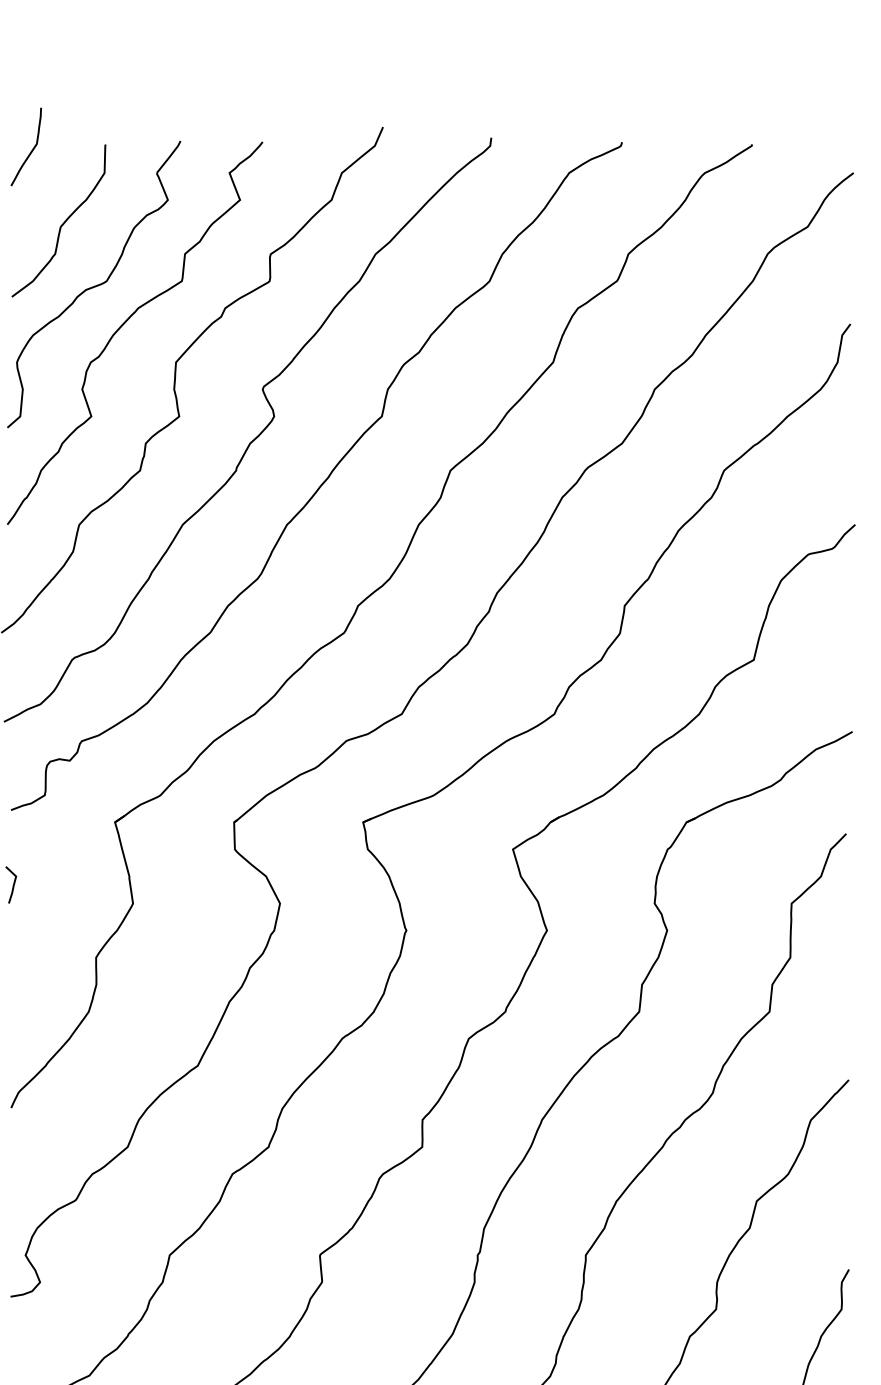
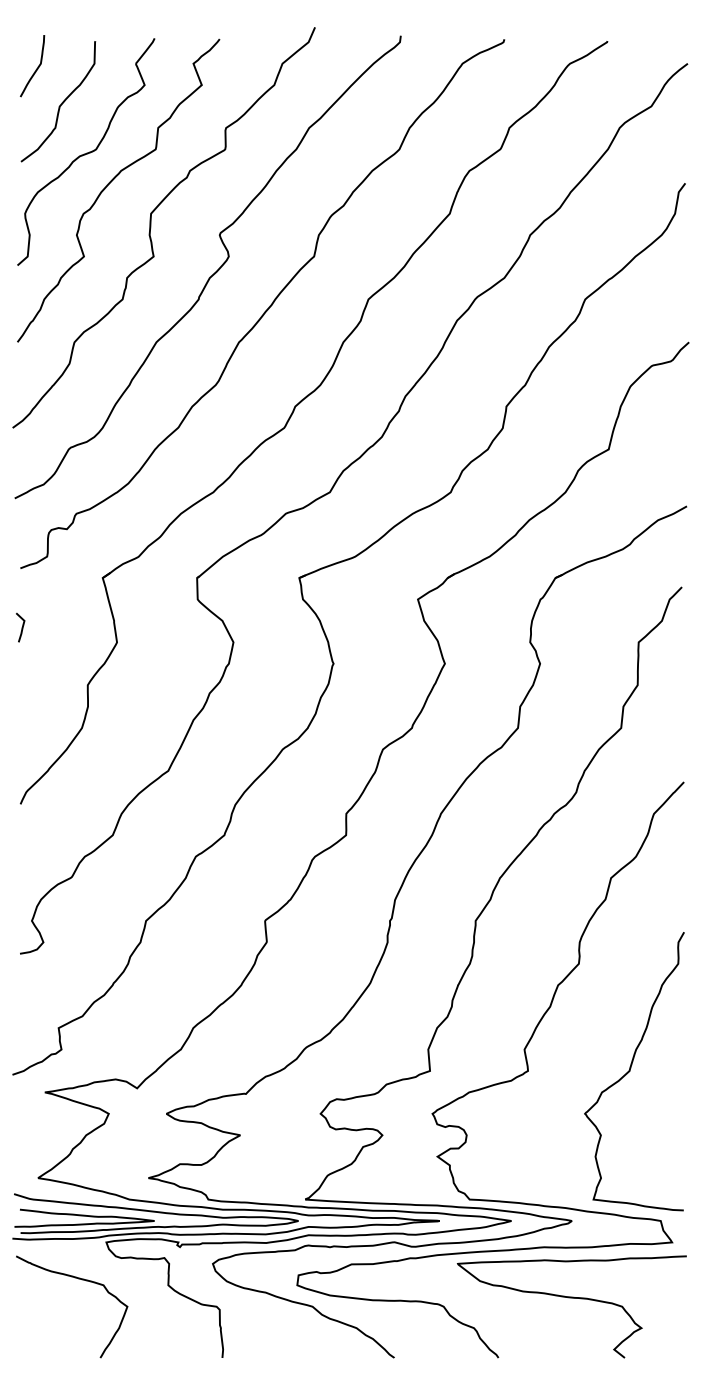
curve: (30, 151) -> (35, 69), moved

